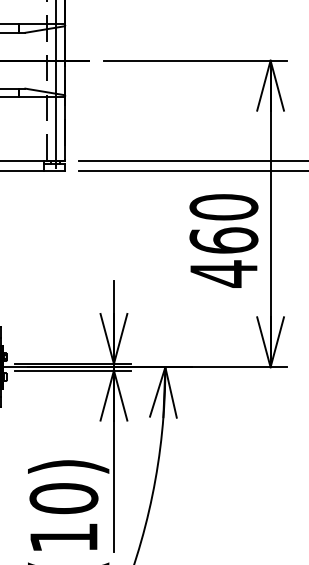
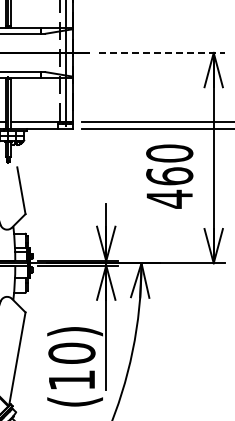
line: (195, 60) -> (162, 52), solid -> dashed
text: (223, 240) -> (169, 176), moved

